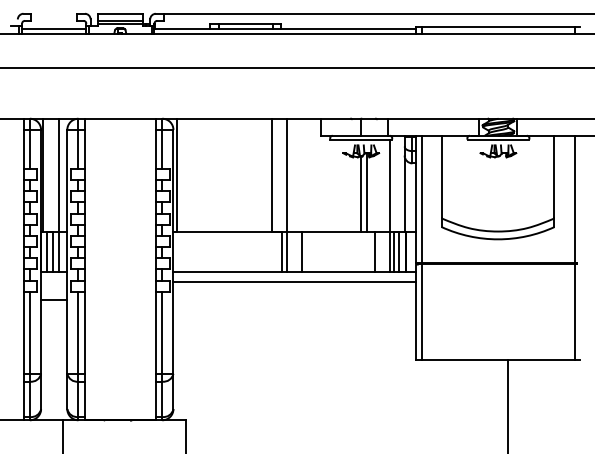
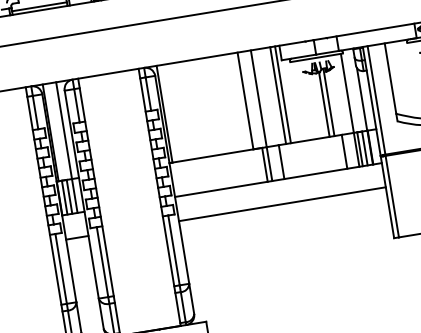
line: (310, 175) -> (278, 95), added
line: (315, 175) -> (282, 94), added
line: (294, 282) -> (282, 204), moved

